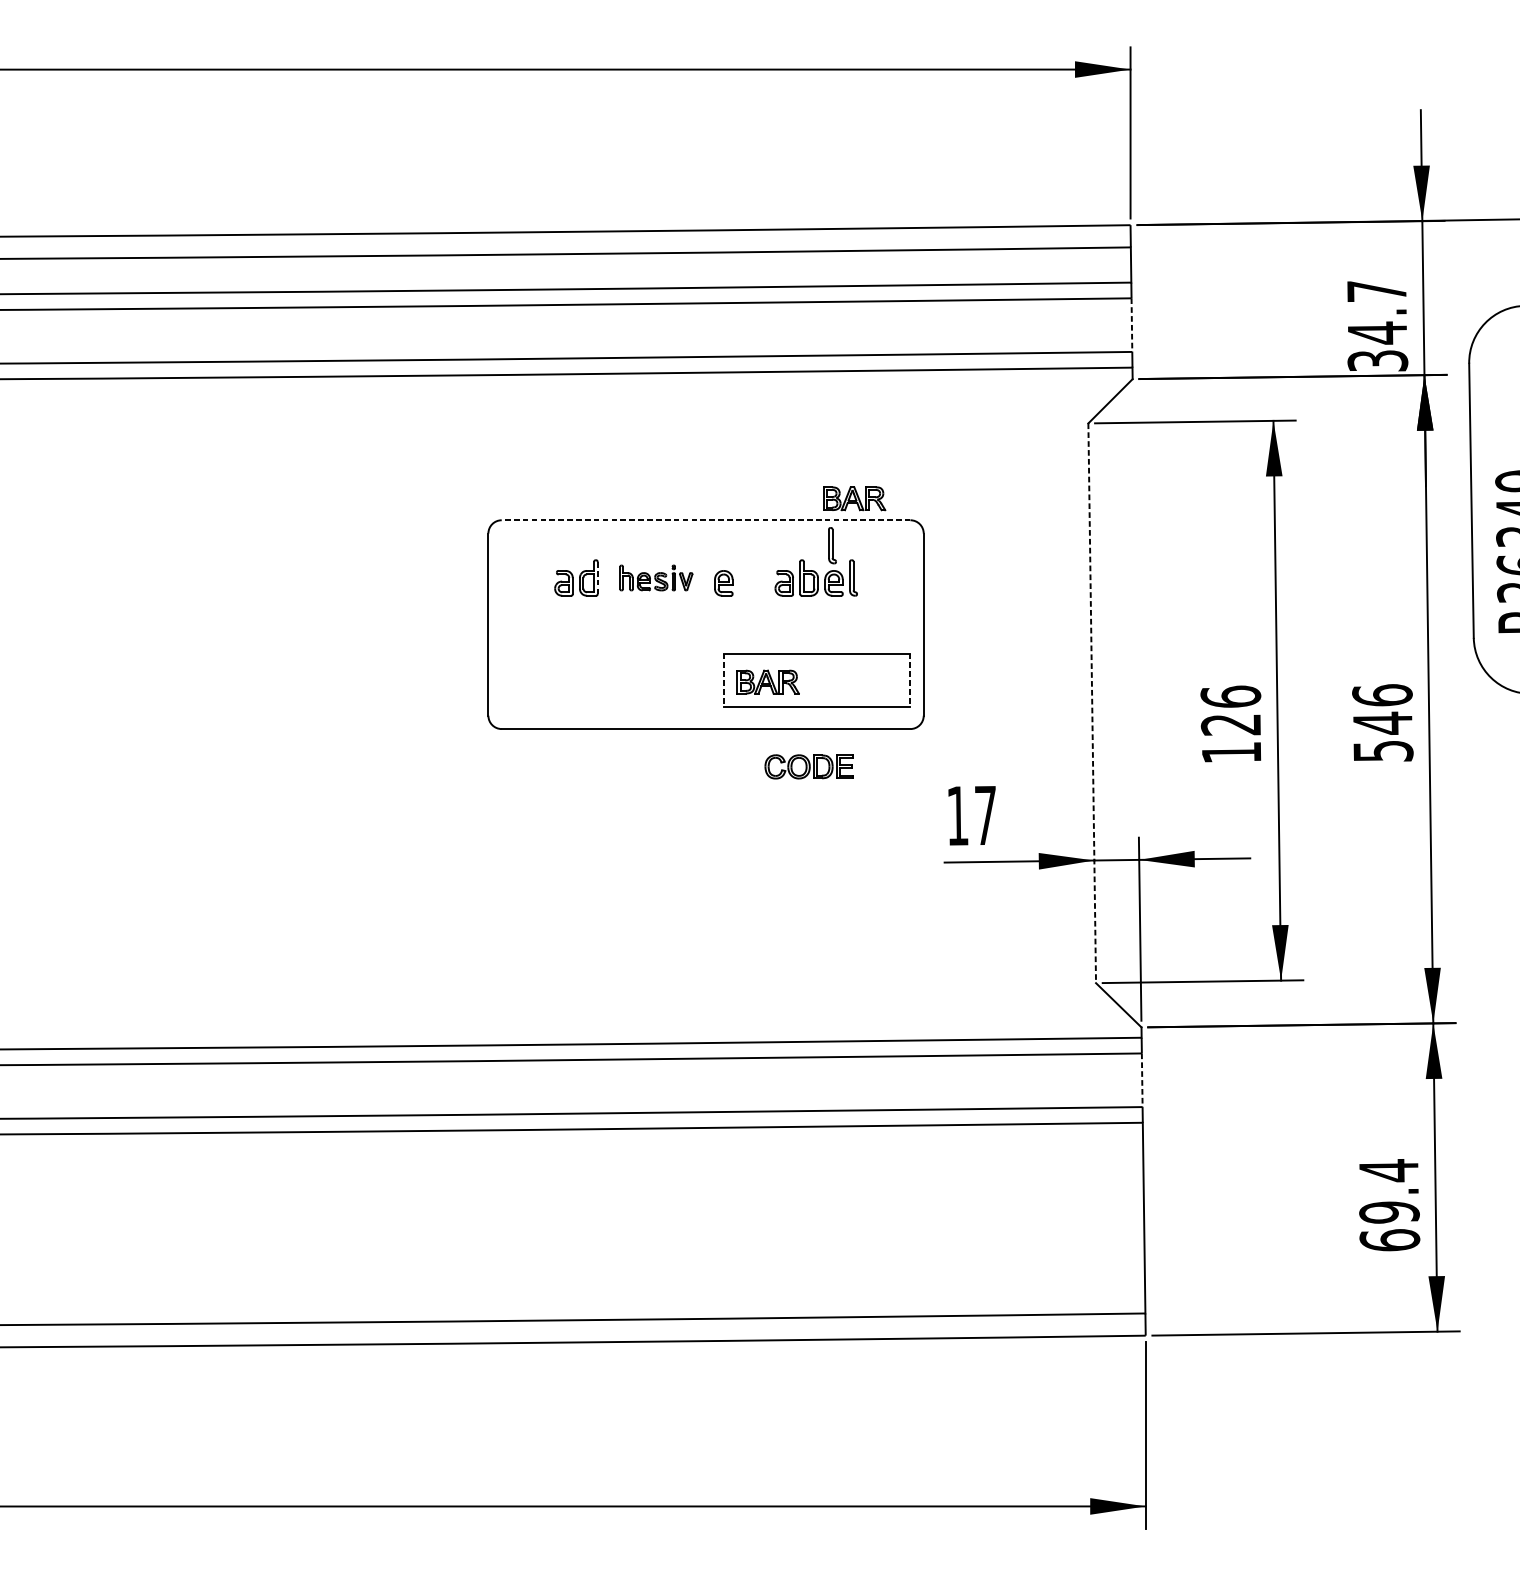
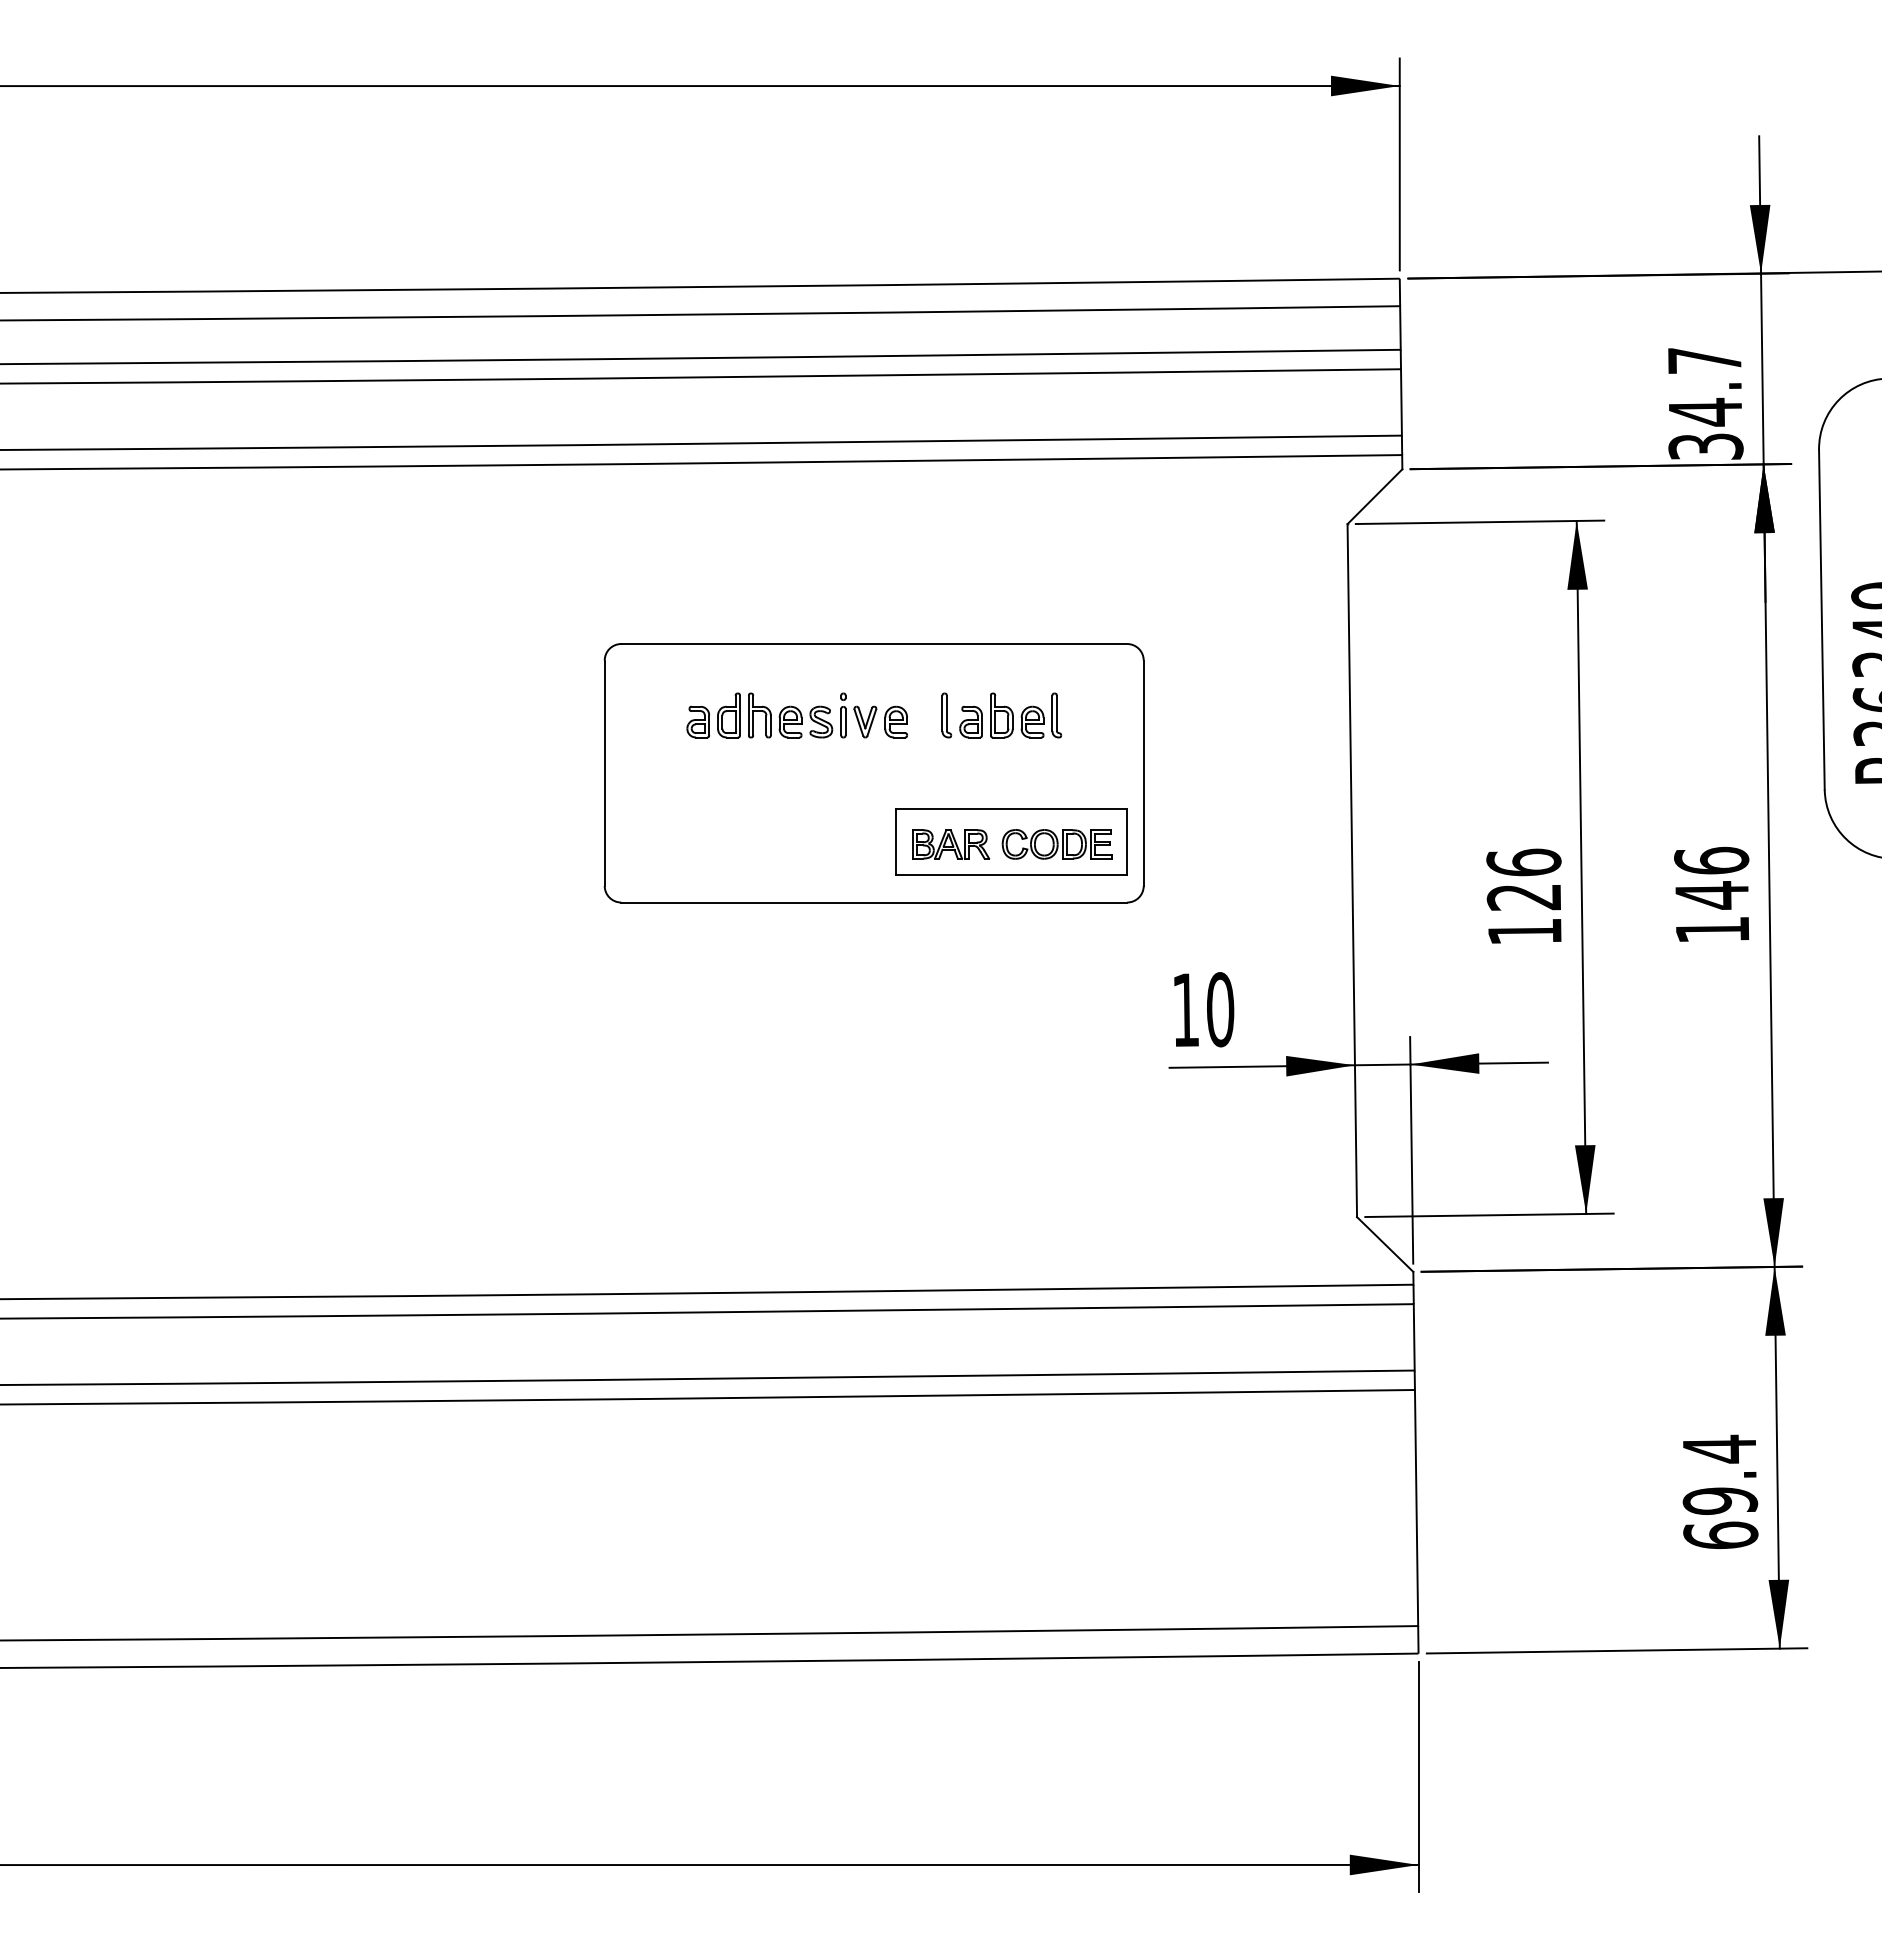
line: (1131, 325) -> (1401, 402), dashed -> solid
part: (854, 498) -> (1058, 617), removed
line: (706, 520) -> (874, 644), dashed -> solid
part: (832, 545) -> (946, 715), moved
line: (598, 577) -> (740, 715), dashed -> solid
part: (656, 577) -> (812, 715), size x1.43
line: (724, 680) -> (896, 842), dashed -> solid
line: (910, 680) -> (1127, 842), dashed -> solid
line: (1092, 703) -> (1352, 870), dashed -> solid
text: (1383, 750) -> (1713, 929), 546 -> 146
part: (808, 766) -> (1056, 844), moved
text: (985, 815) -> (1220, 1009), 17 -> 10
line: (1142, 1080) -> (1414, 1337), dashed -> solid

